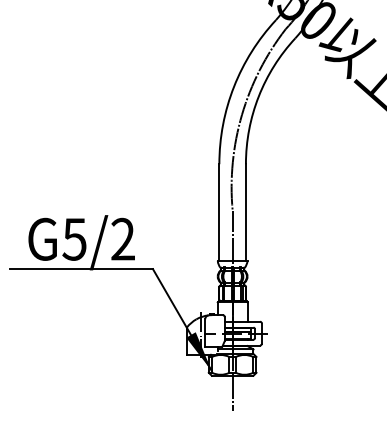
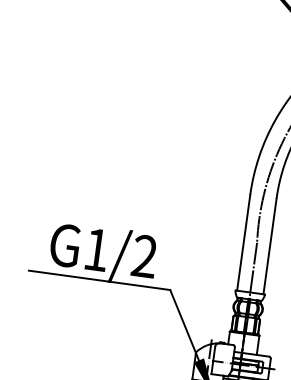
text: (74, 239) -> (96, 249), G5/2 -> G1/2

